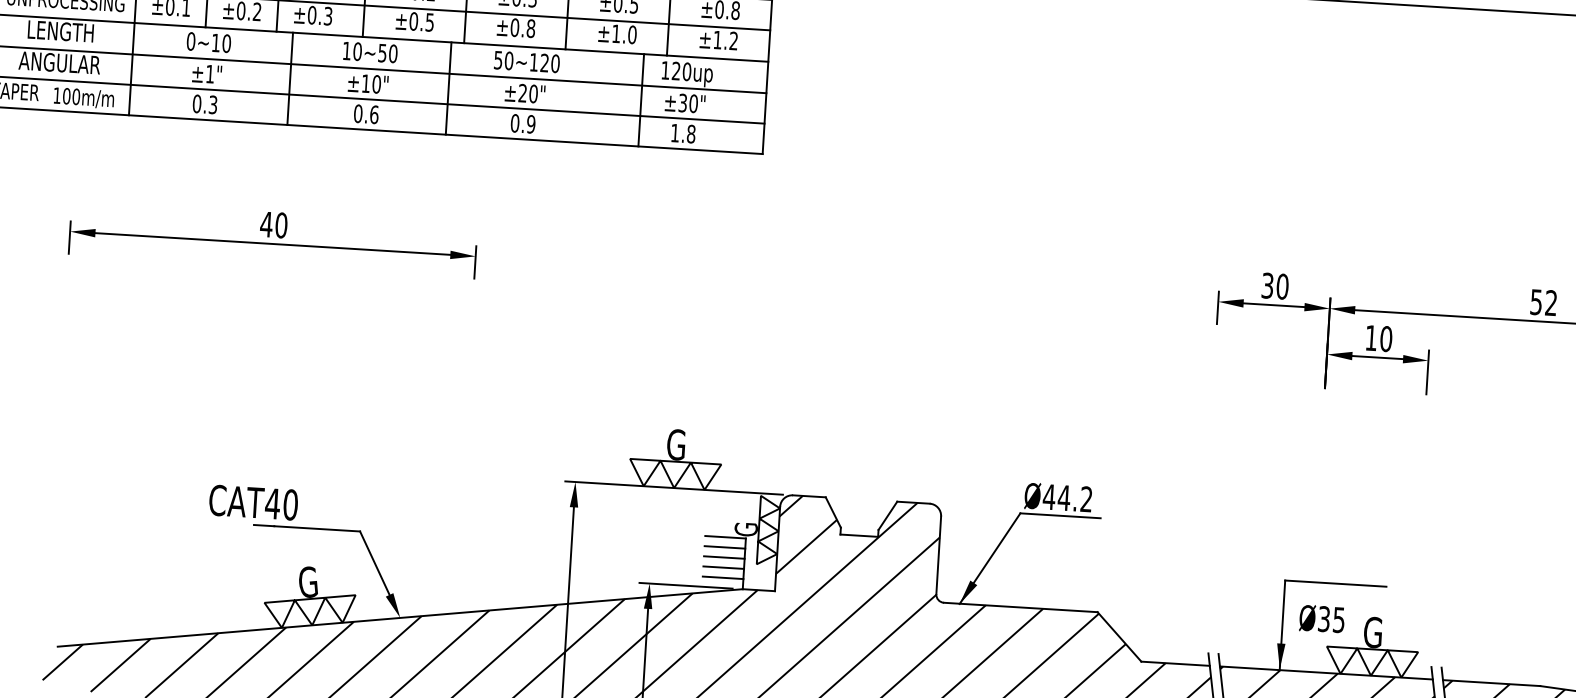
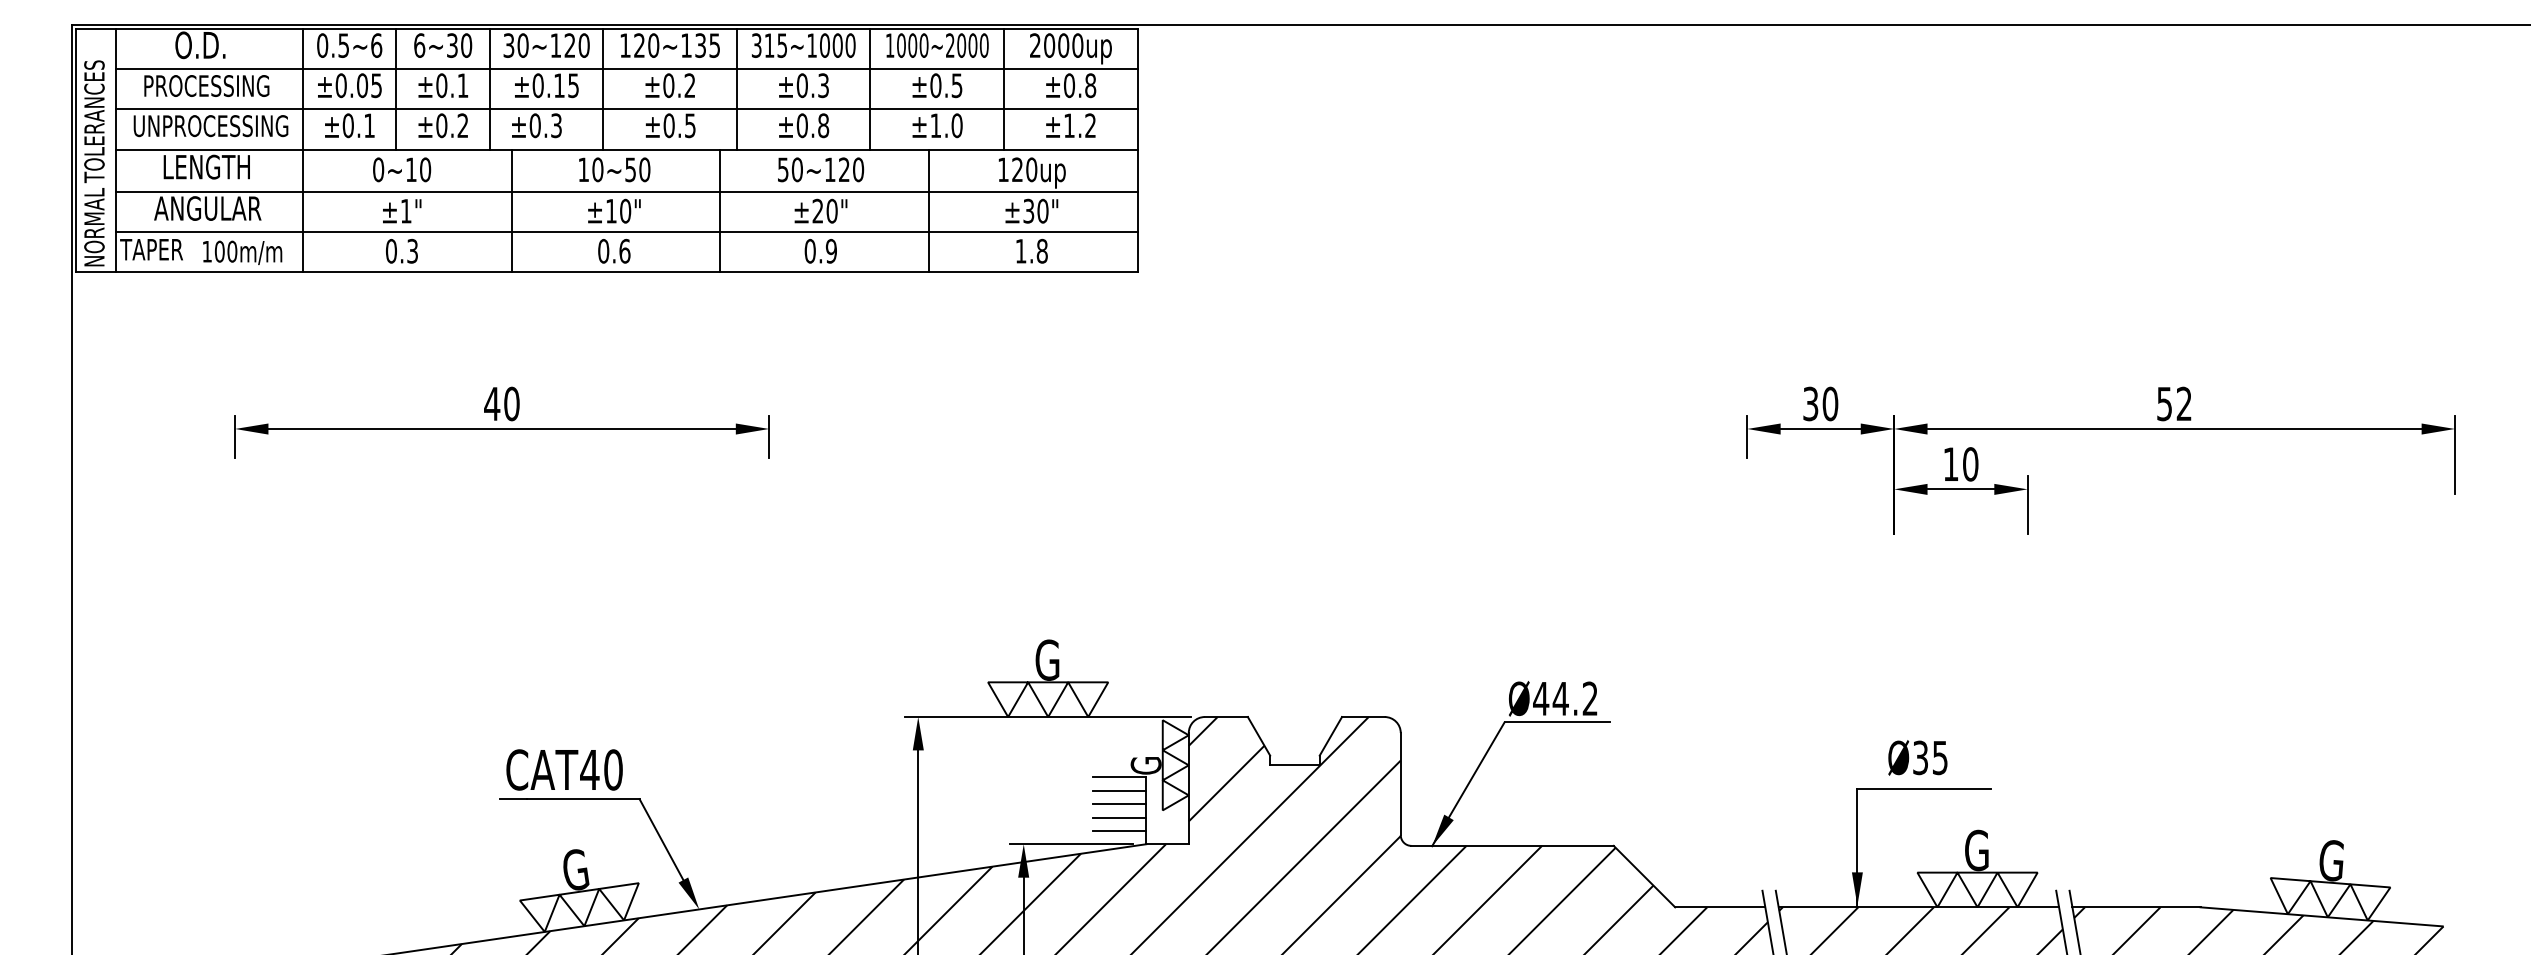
line: (640, 99) -> (928, 210), moved
text: (253, 502) -> (564, 769), moved
text: (1321, 618) -> (1917, 757), moved

